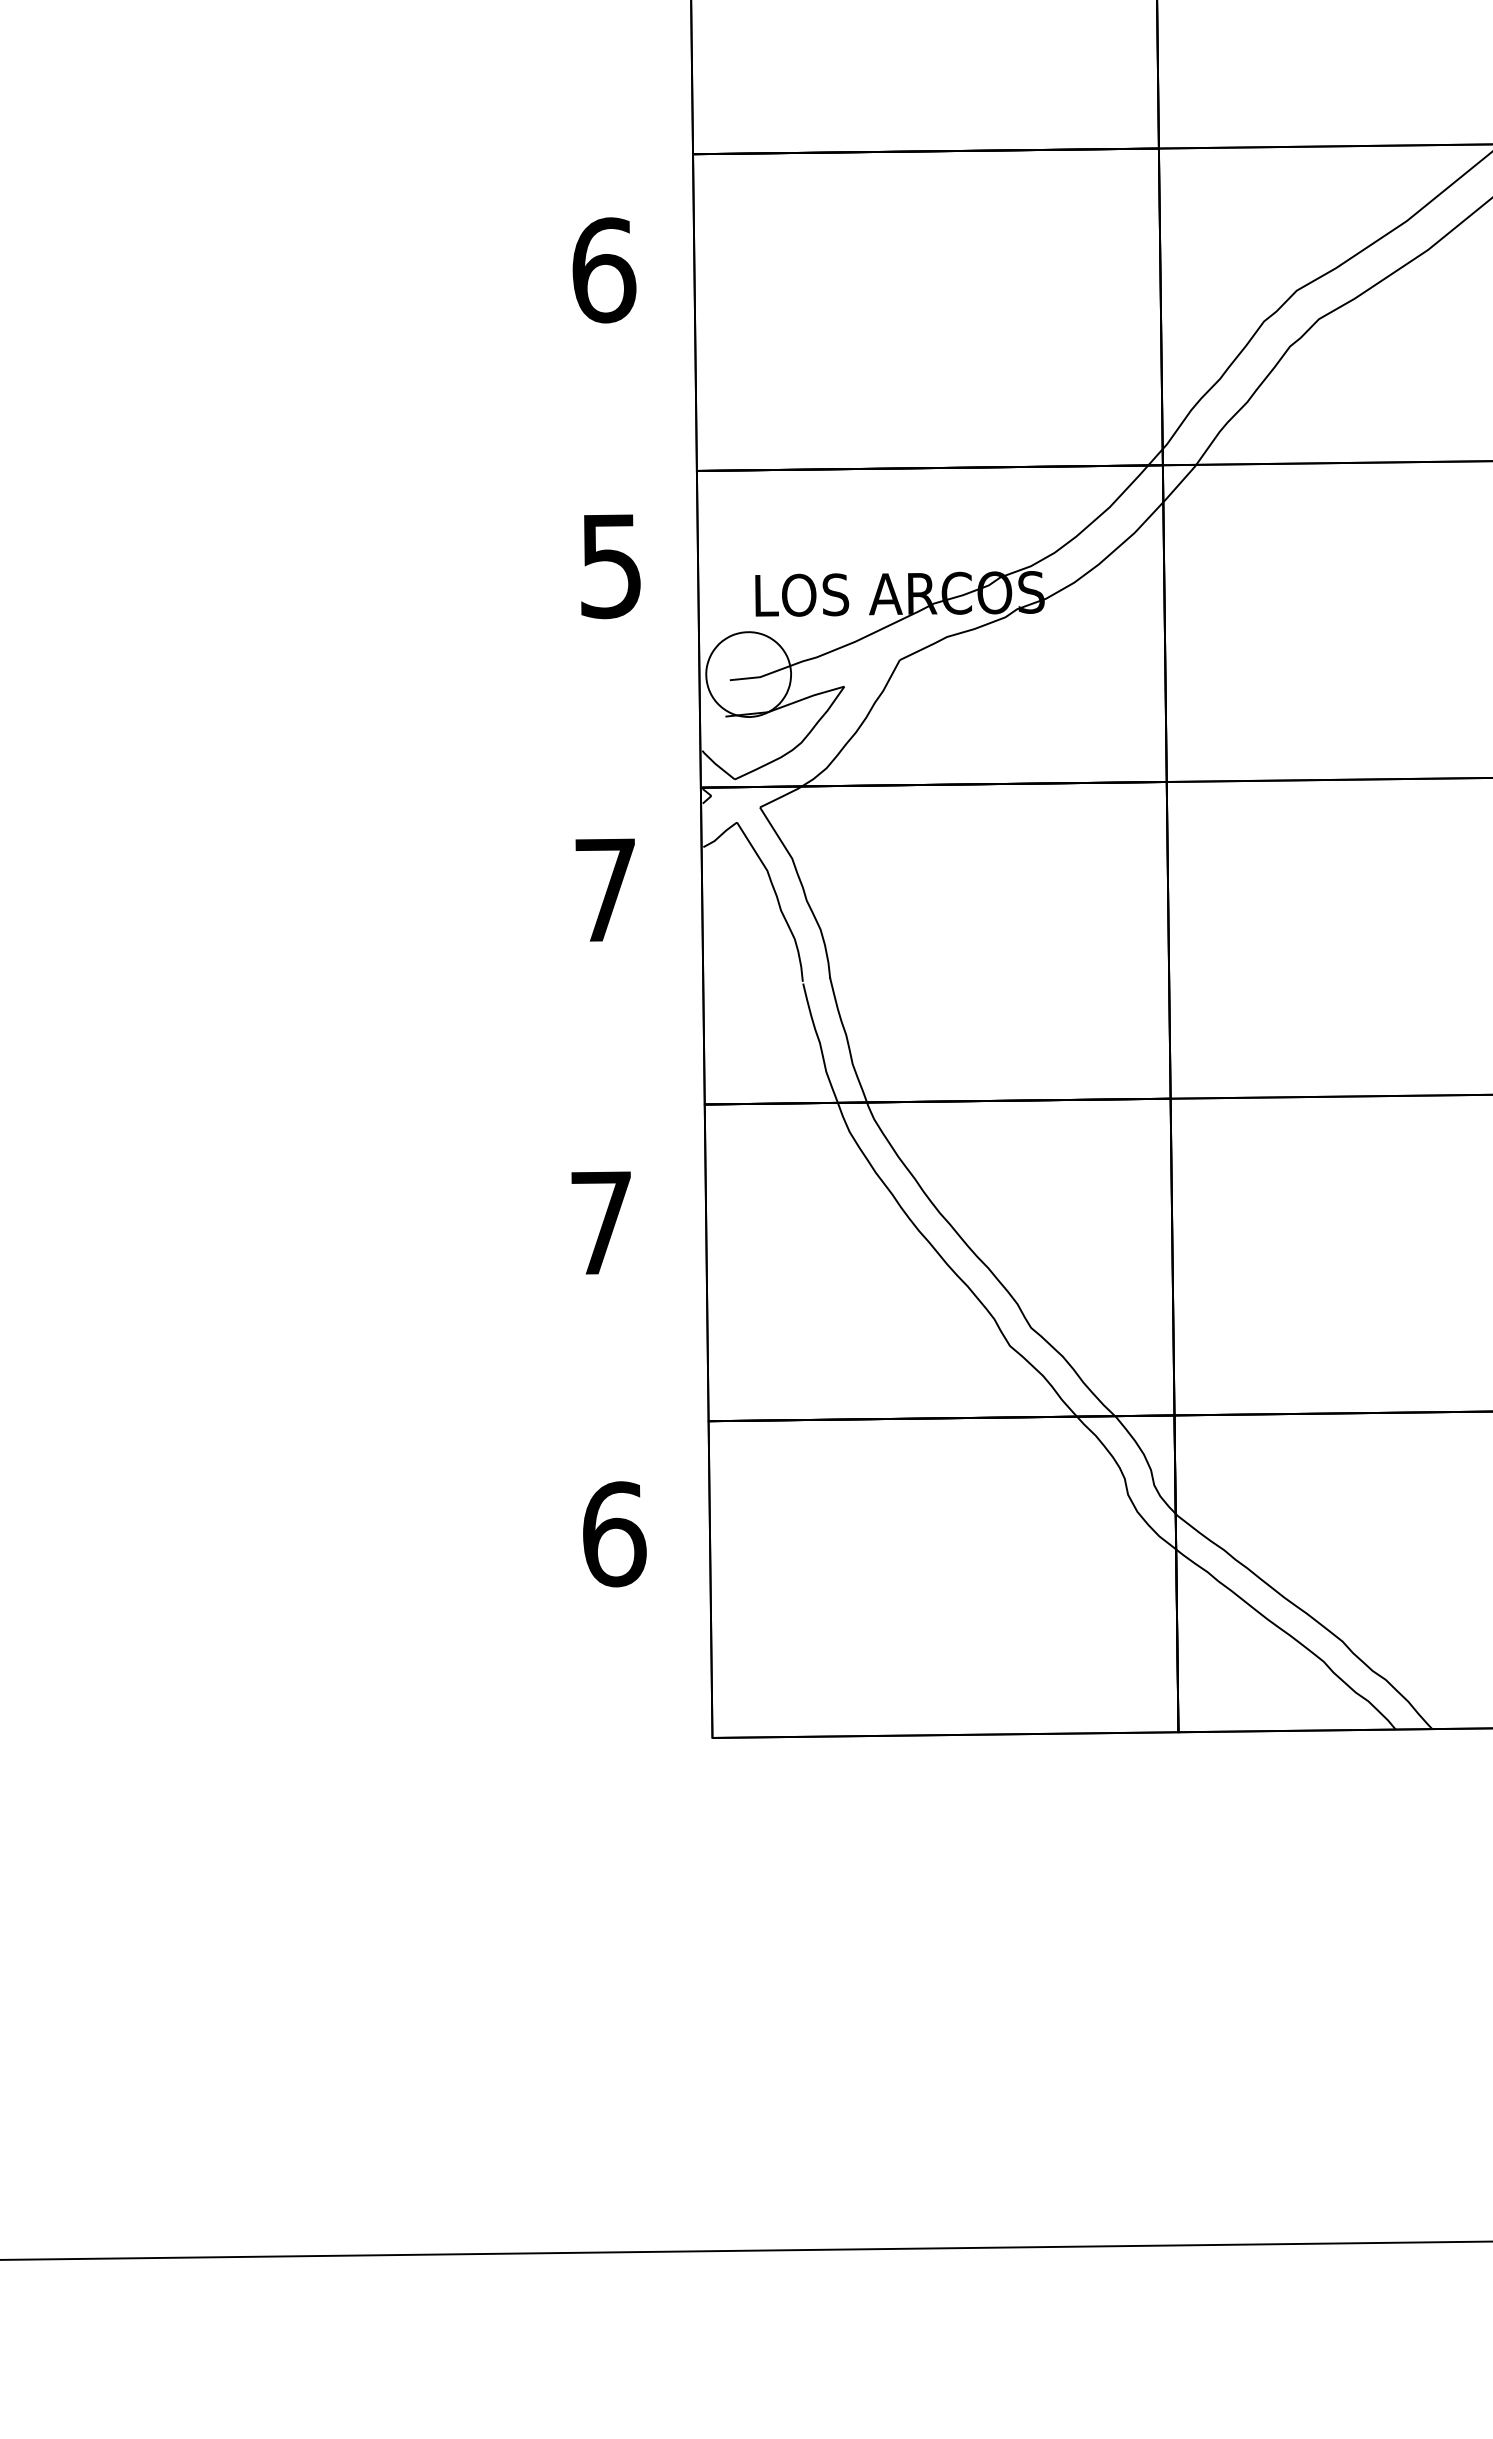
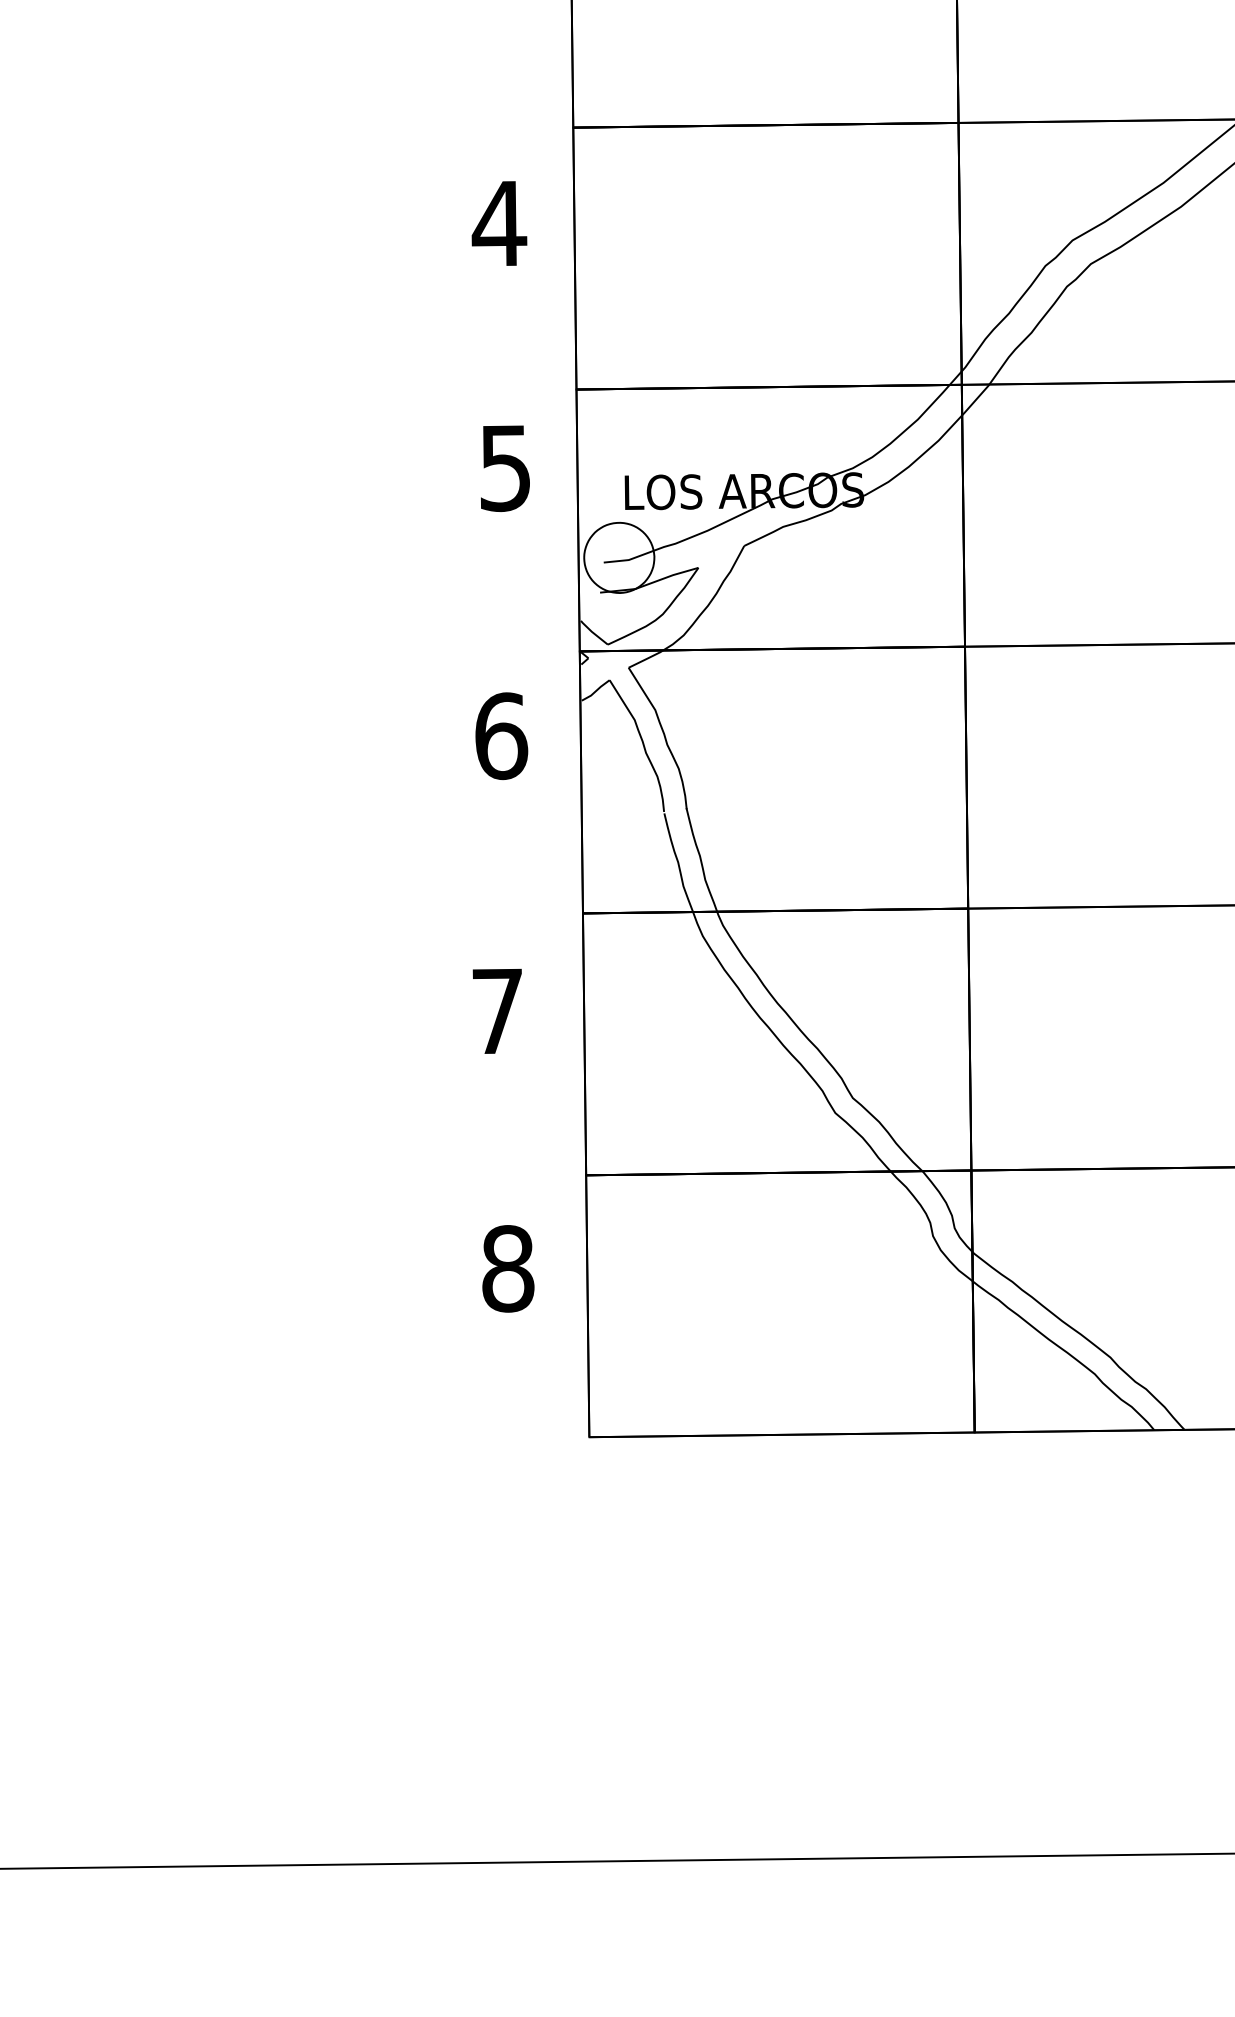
text: (603, 270) -> (499, 223), 6 -> 4
text: (606, 890) -> (501, 736), 7 -> 6
text: (614, 1534) -> (508, 1268), 6 -> 8

